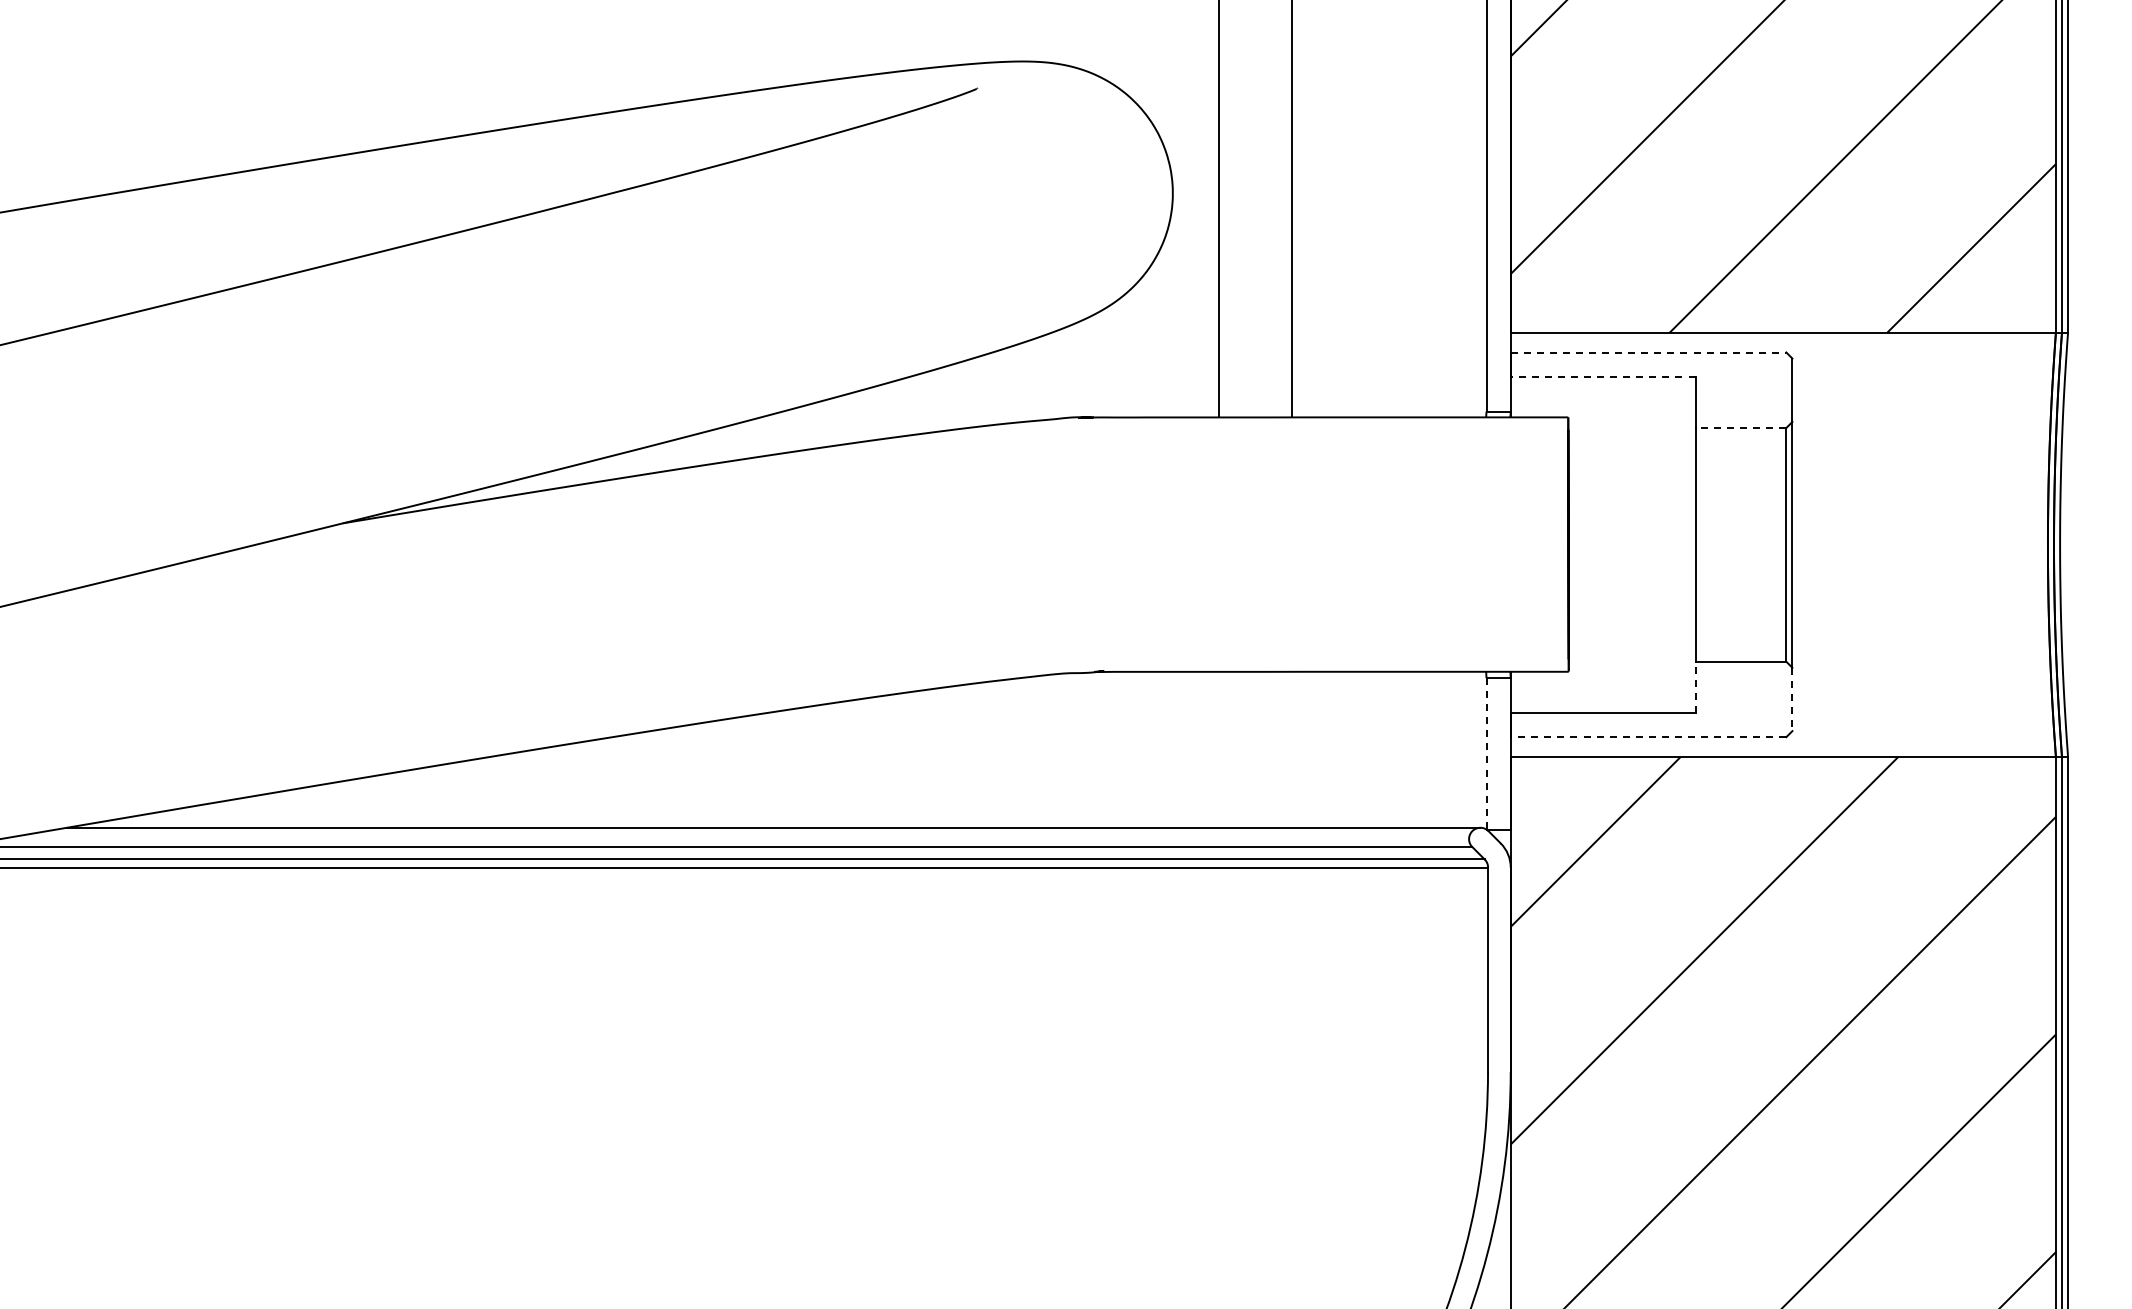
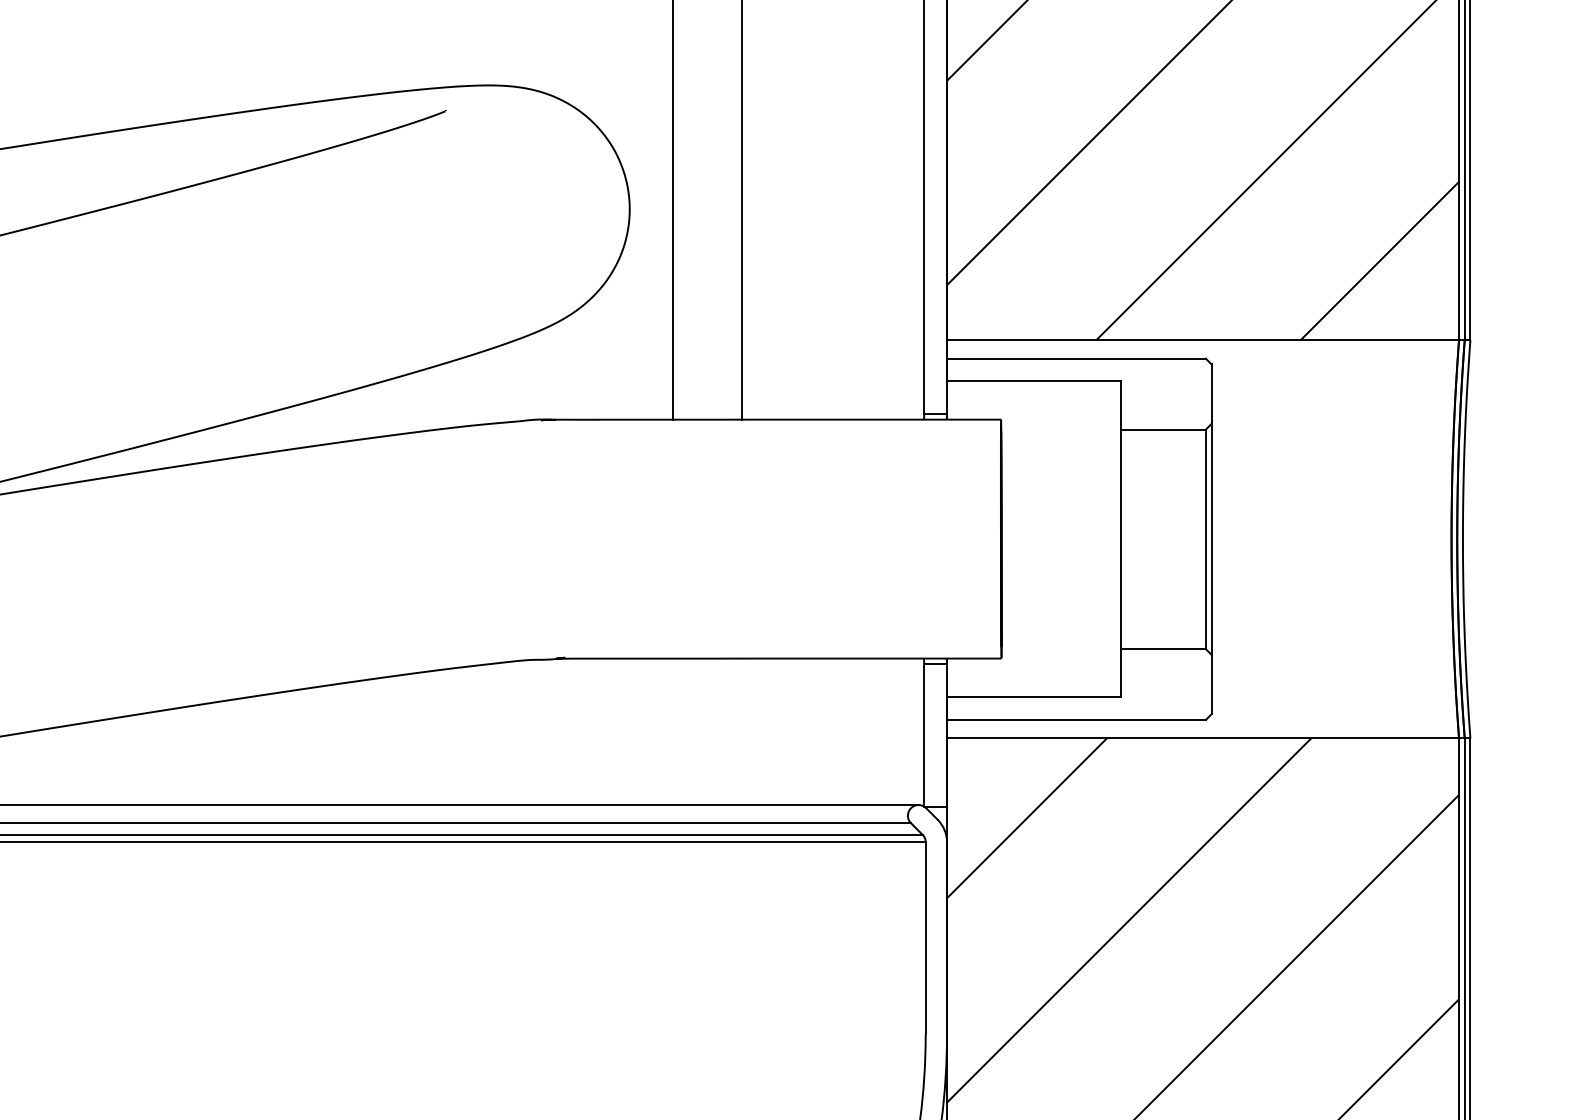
line: (1648, 352) -> (1076, 358), dashed -> solid
line: (1602, 376) -> (1033, 381), dashed -> solid
line: (1740, 427) -> (1162, 429), dashed -> solid
line: (1695, 687) -> (1120, 673), dashed -> solid
line: (1792, 699) -> (1211, 684), dashed -> solid
line: (1648, 737) -> (1076, 720), dashed -> solid
line: (1486, 753) -> (924, 735), dashed -> solid

